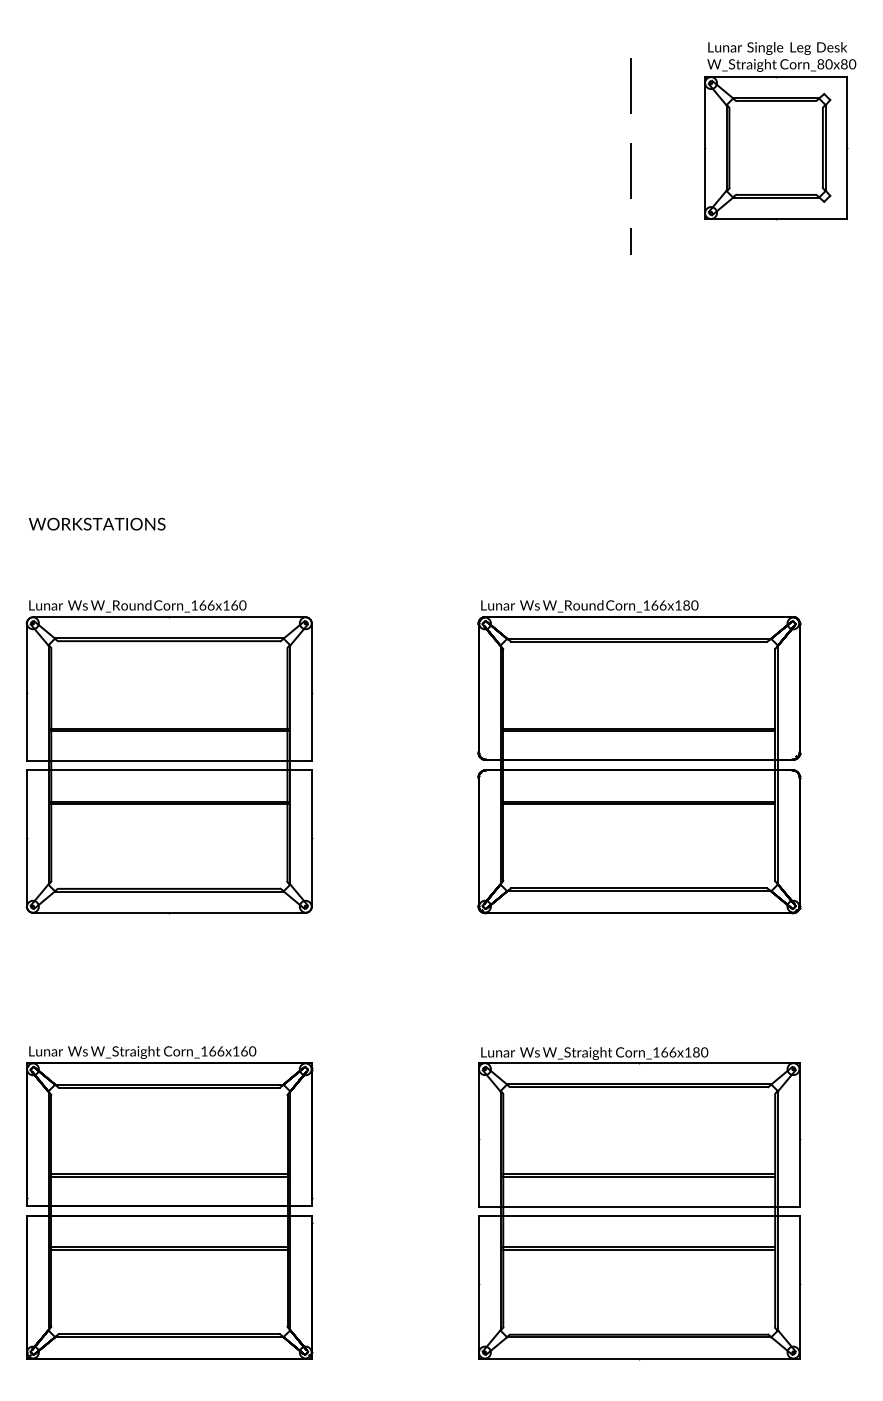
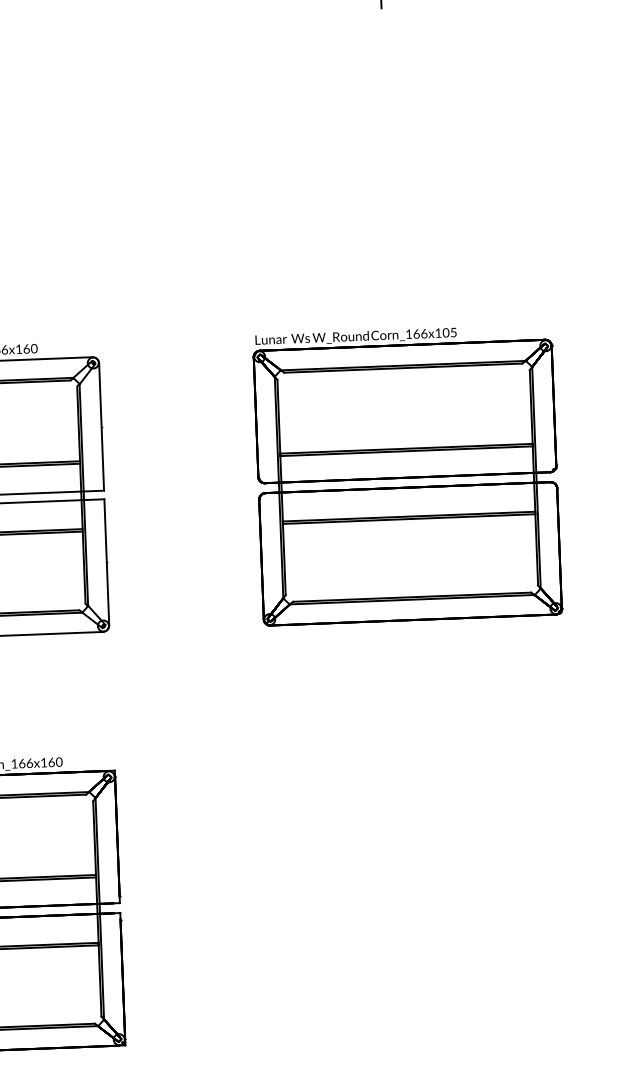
text: (690, 605) -> (449, 332), Corn_166x180 -> Corn_166x105
part: (639, 1203) -> (423, 889), removed

